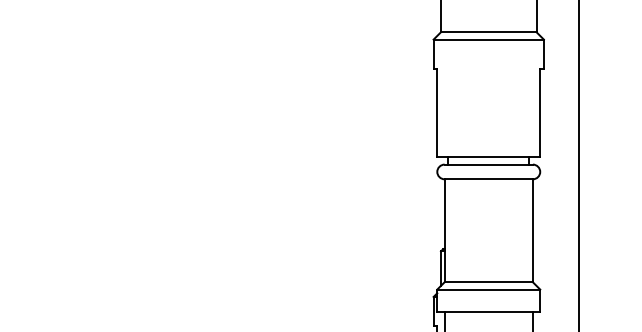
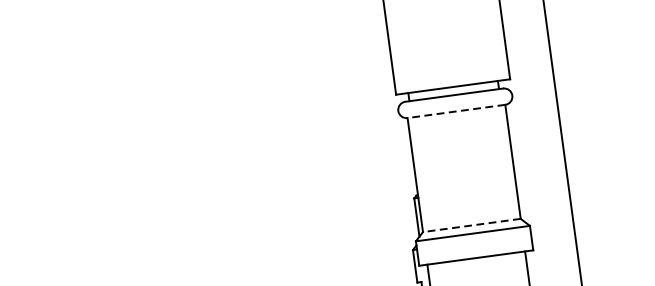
line: (488, 179) -> (456, 111), solid -> dashed
line: (488, 282) -> (471, 225), solid -> dashed

